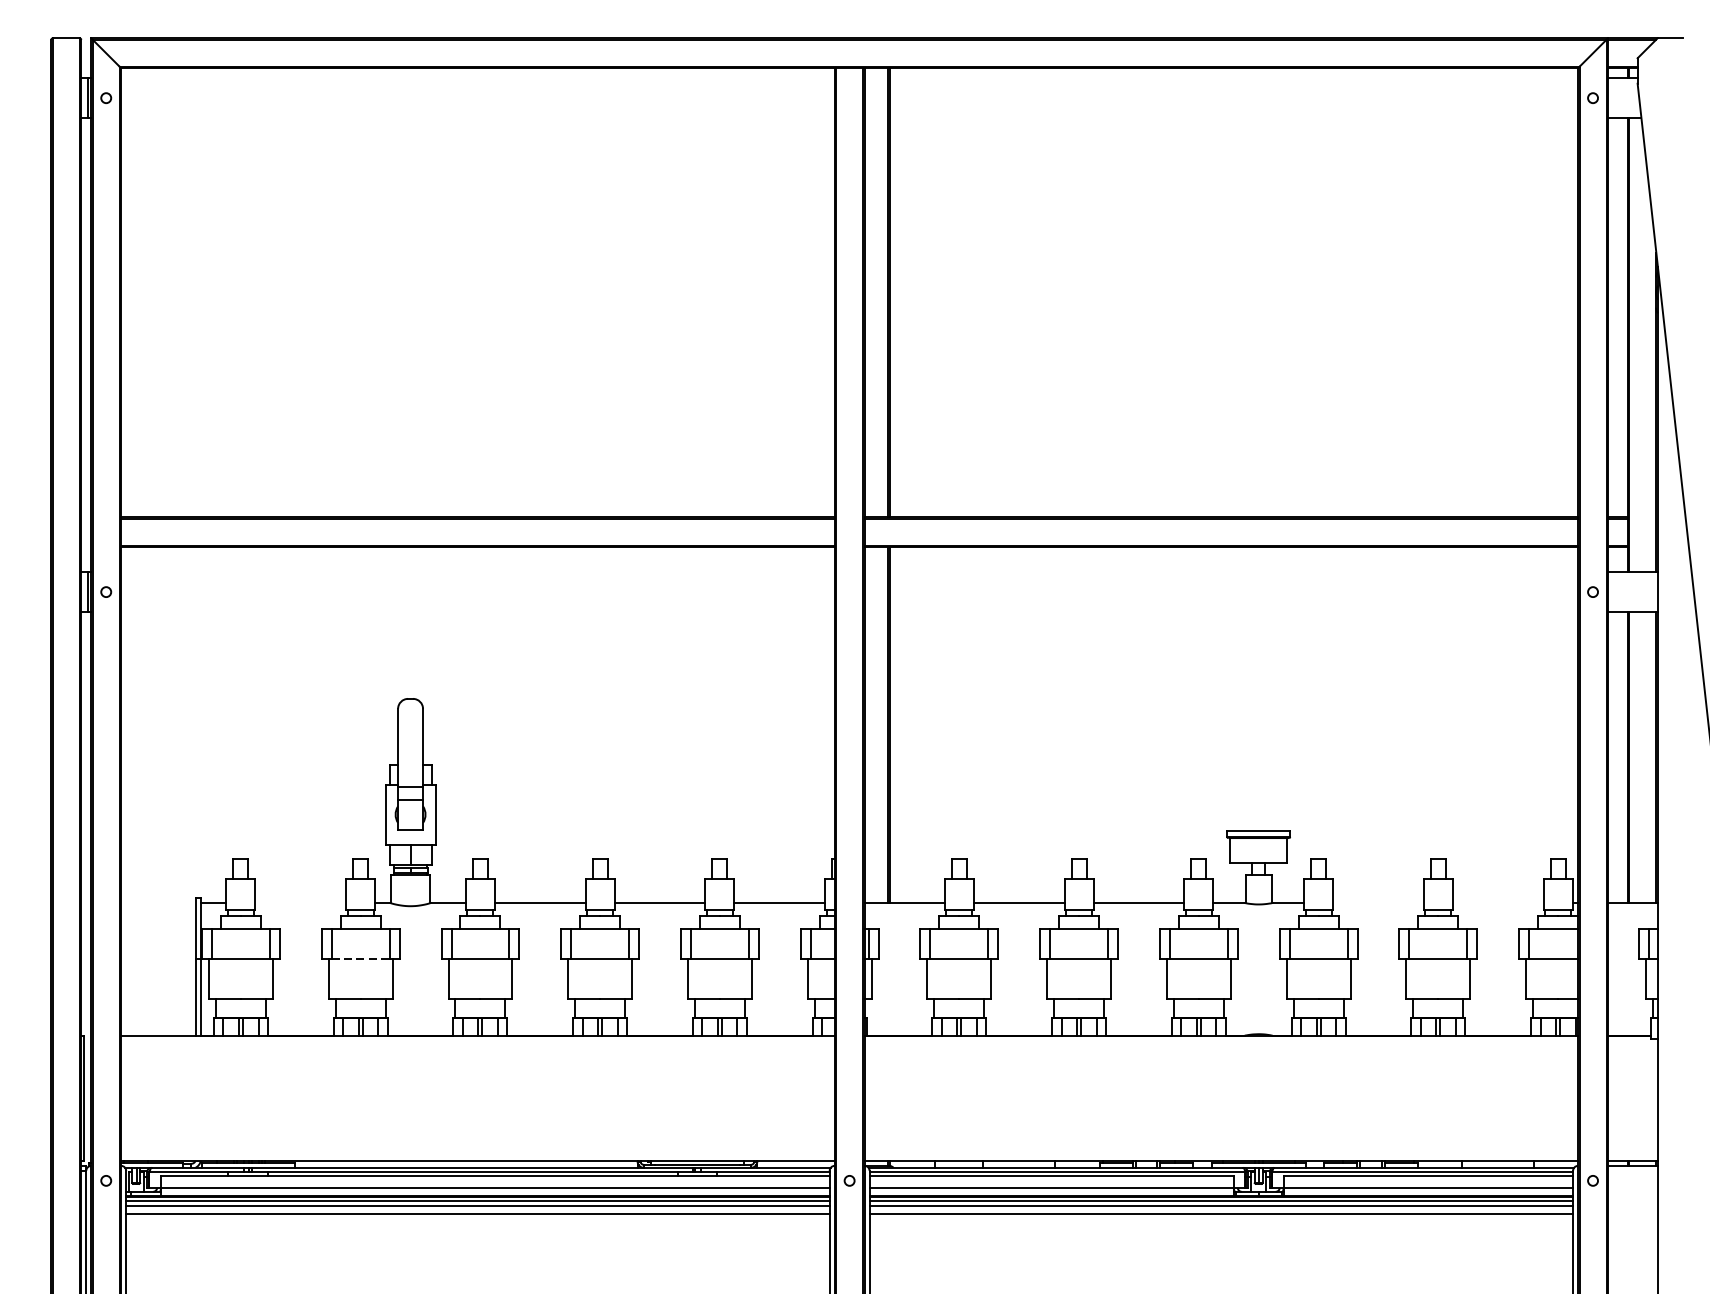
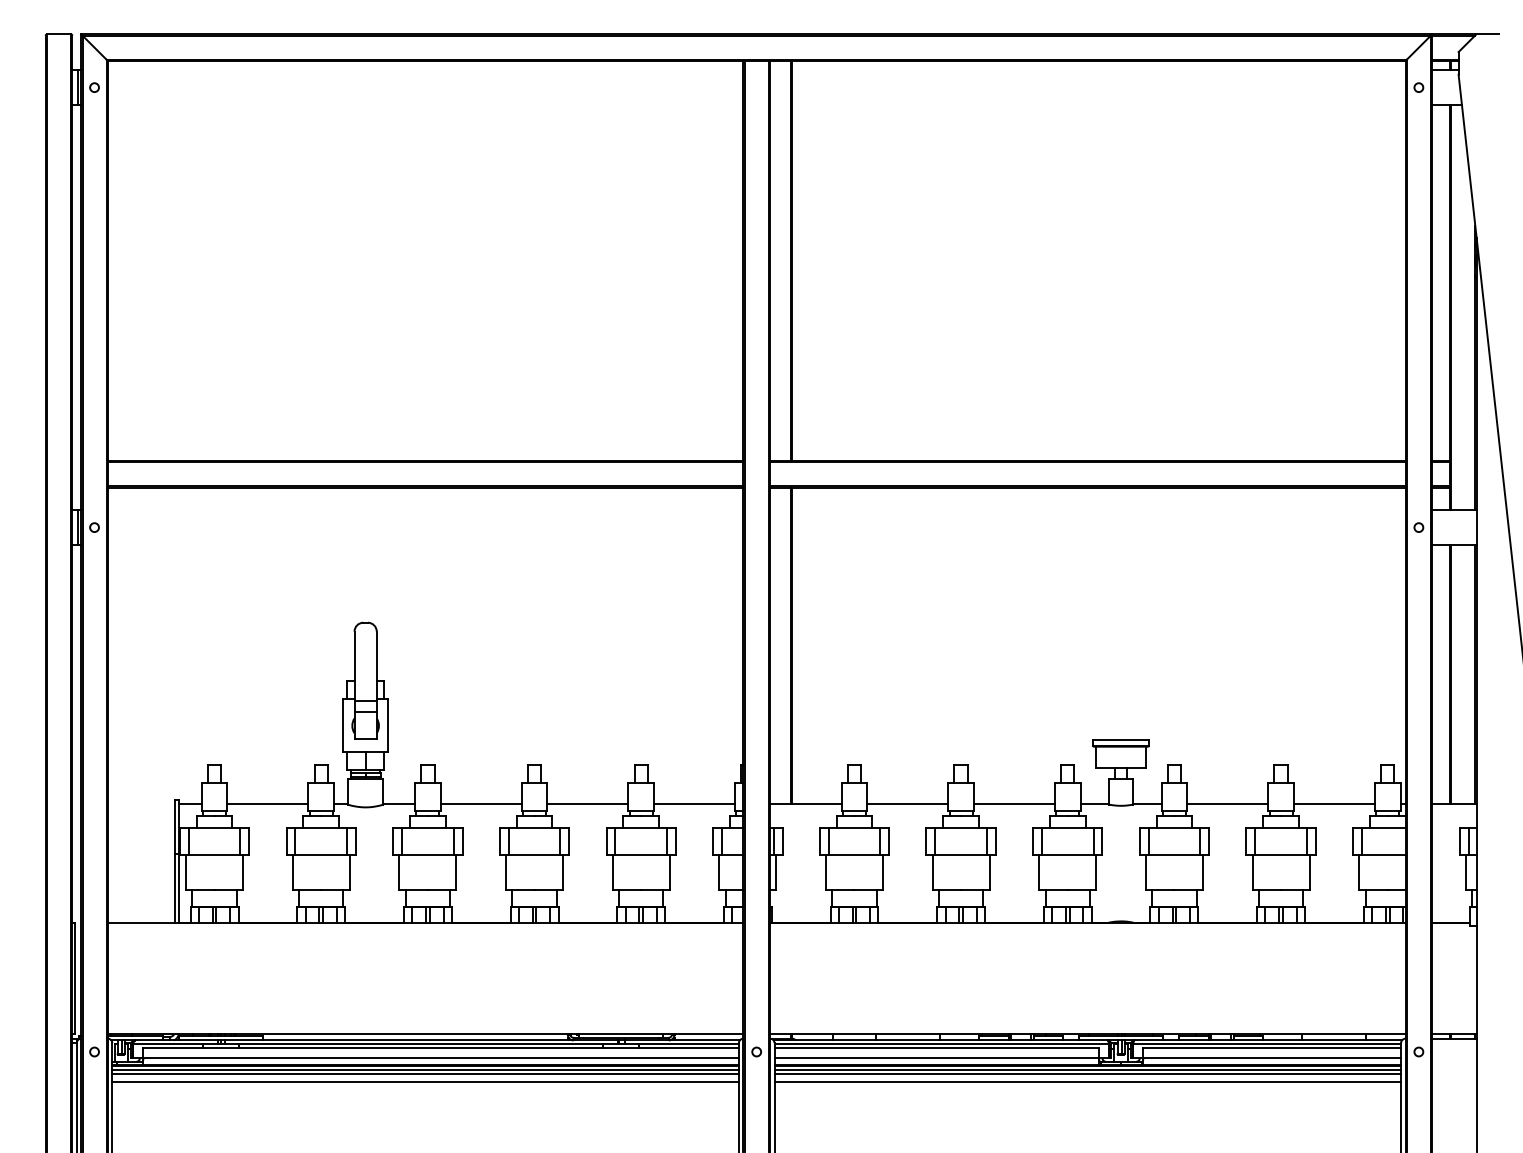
line: (300, 902) -> (267, 804), added
line: (1378, 902) -> (1227, 804), added
line: (1498, 902) -> (1334, 804), added
line: (361, 959) -> (321, 854), dashed -> solid

